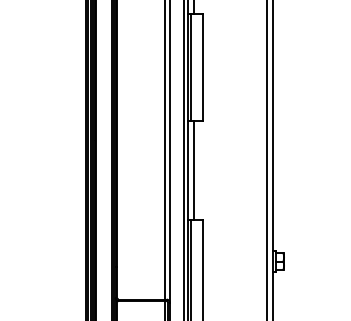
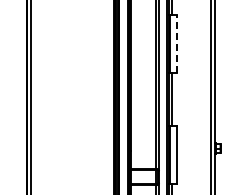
line: (202, 68) -> (176, 44), solid -> dashed

